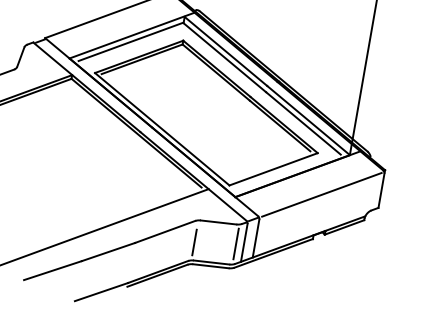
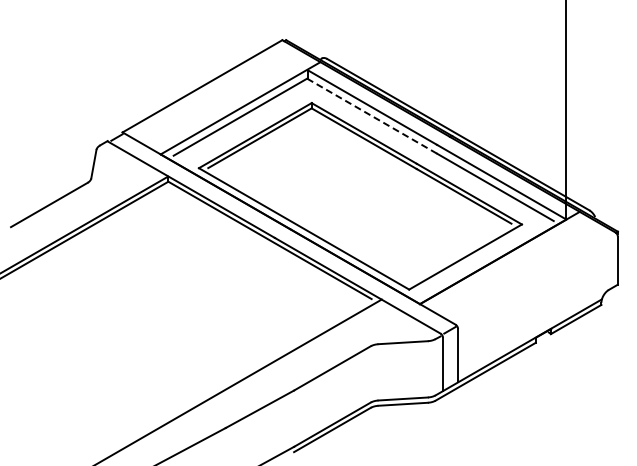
line: (224, 57) -> (372, 116), solid -> dashed
line: (321, 194) -> (537, 280), removed
line: (194, 242) -> (375, 375), removed
line: (236, 243) -> (432, 367), removed

